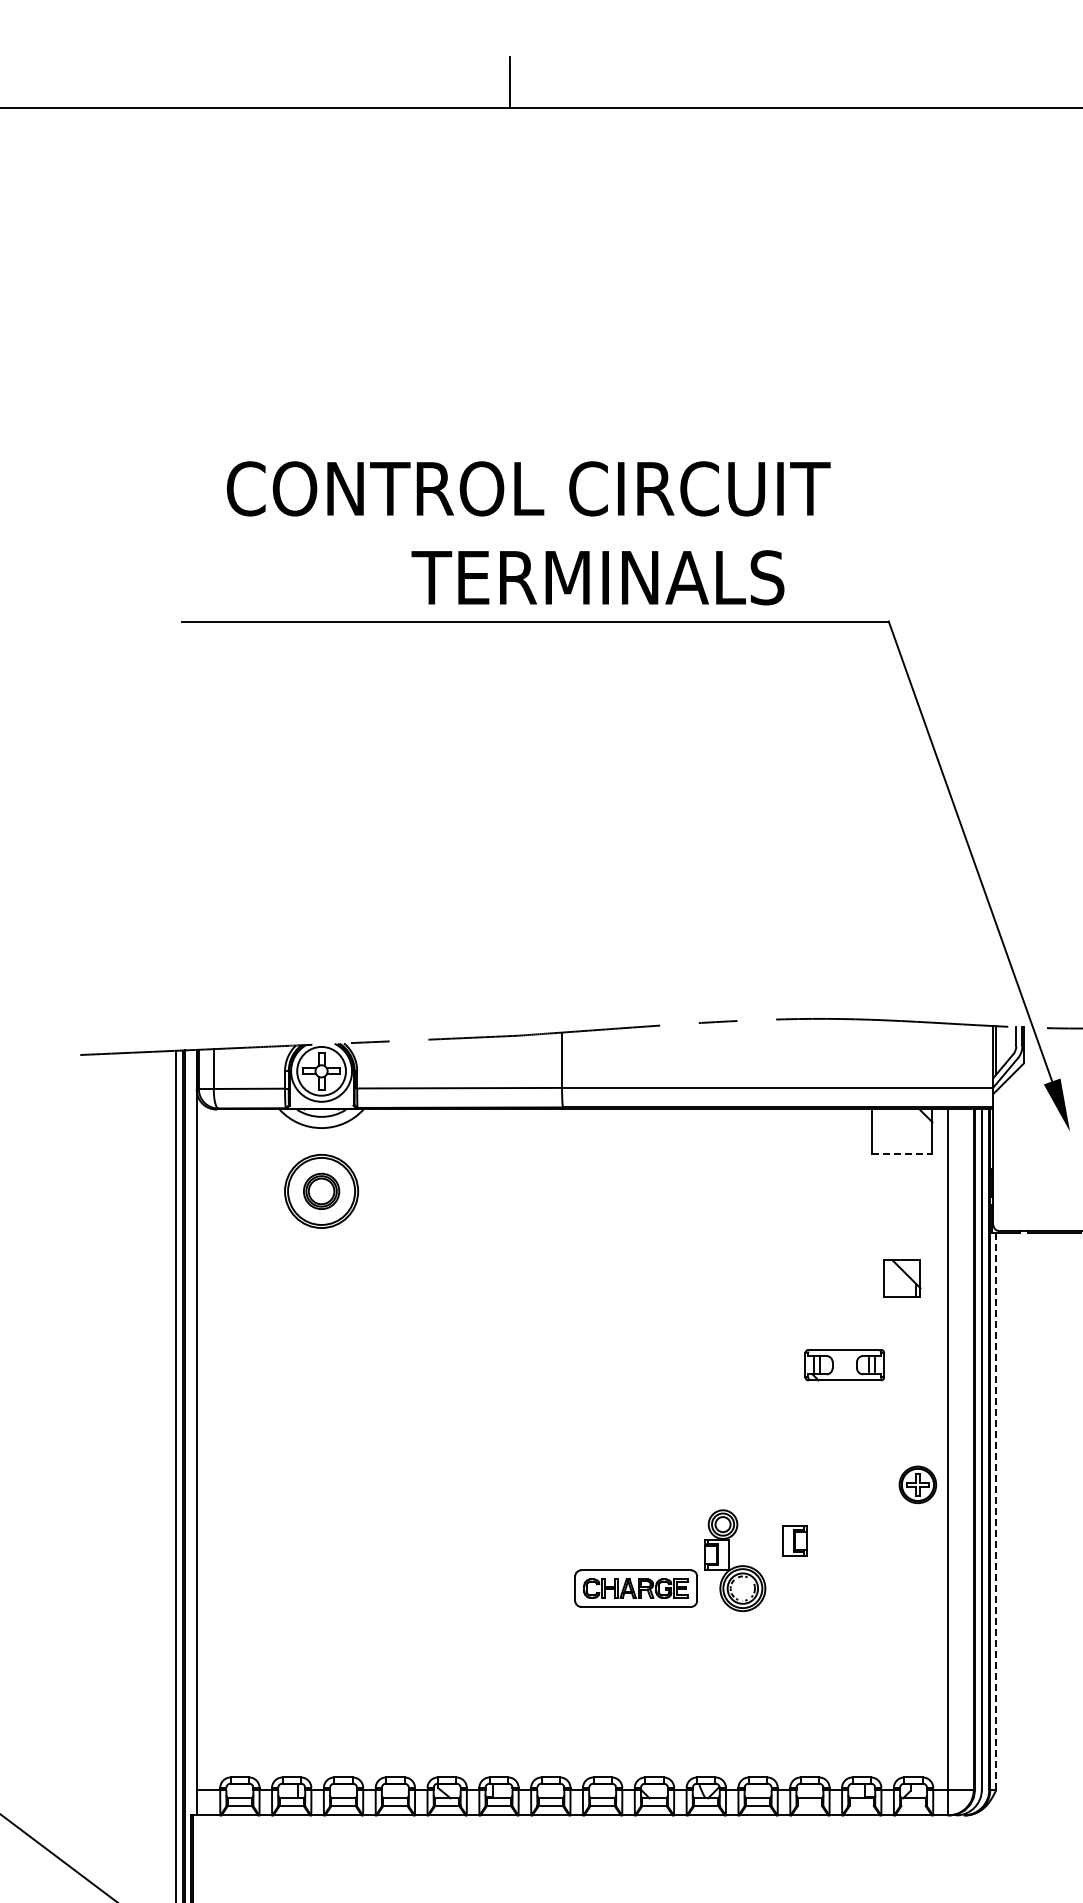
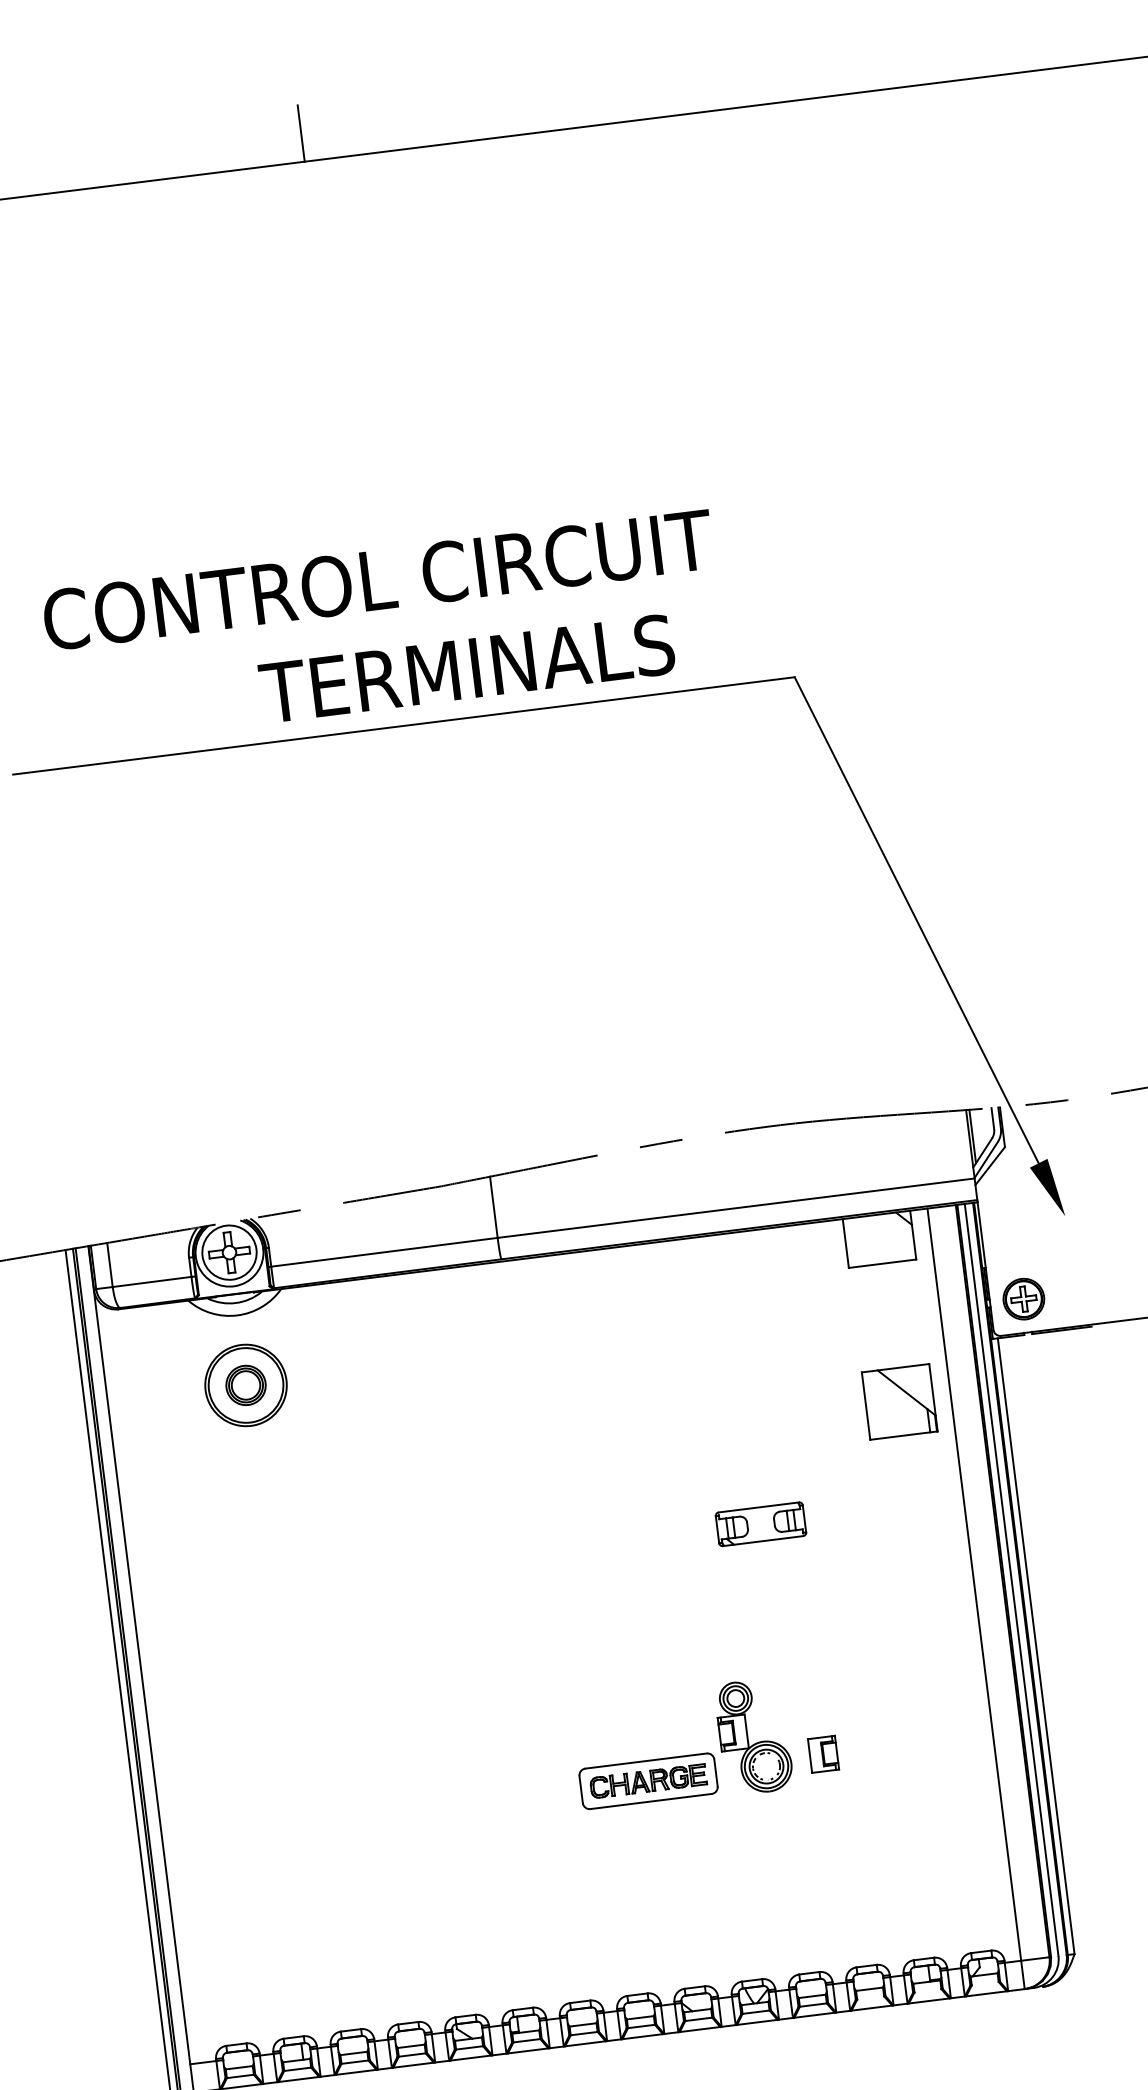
line: (902, 1153) -> (883, 1263), dashed -> solid
part: (902, 1278) -> (900, 1401), size x1.67
part: (844, 1365) -> (760, 1524), moved
part: (917, 1484) -> (1023, 1298), moved
line: (996, 1510) -> (1036, 1645), dashed -> solid
part: (794, 1540) -> (822, 1753), moved

